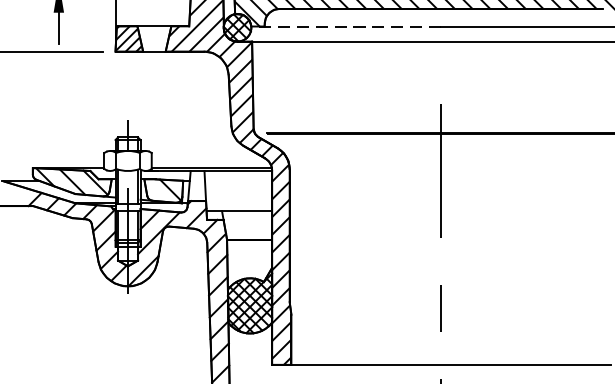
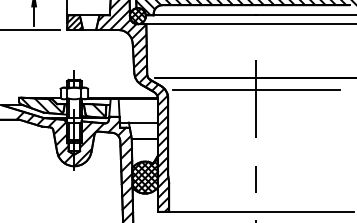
line: (345, 26) -> (200, 15), dashed -> solid
line: (440, 155) -> (255, 90), added

